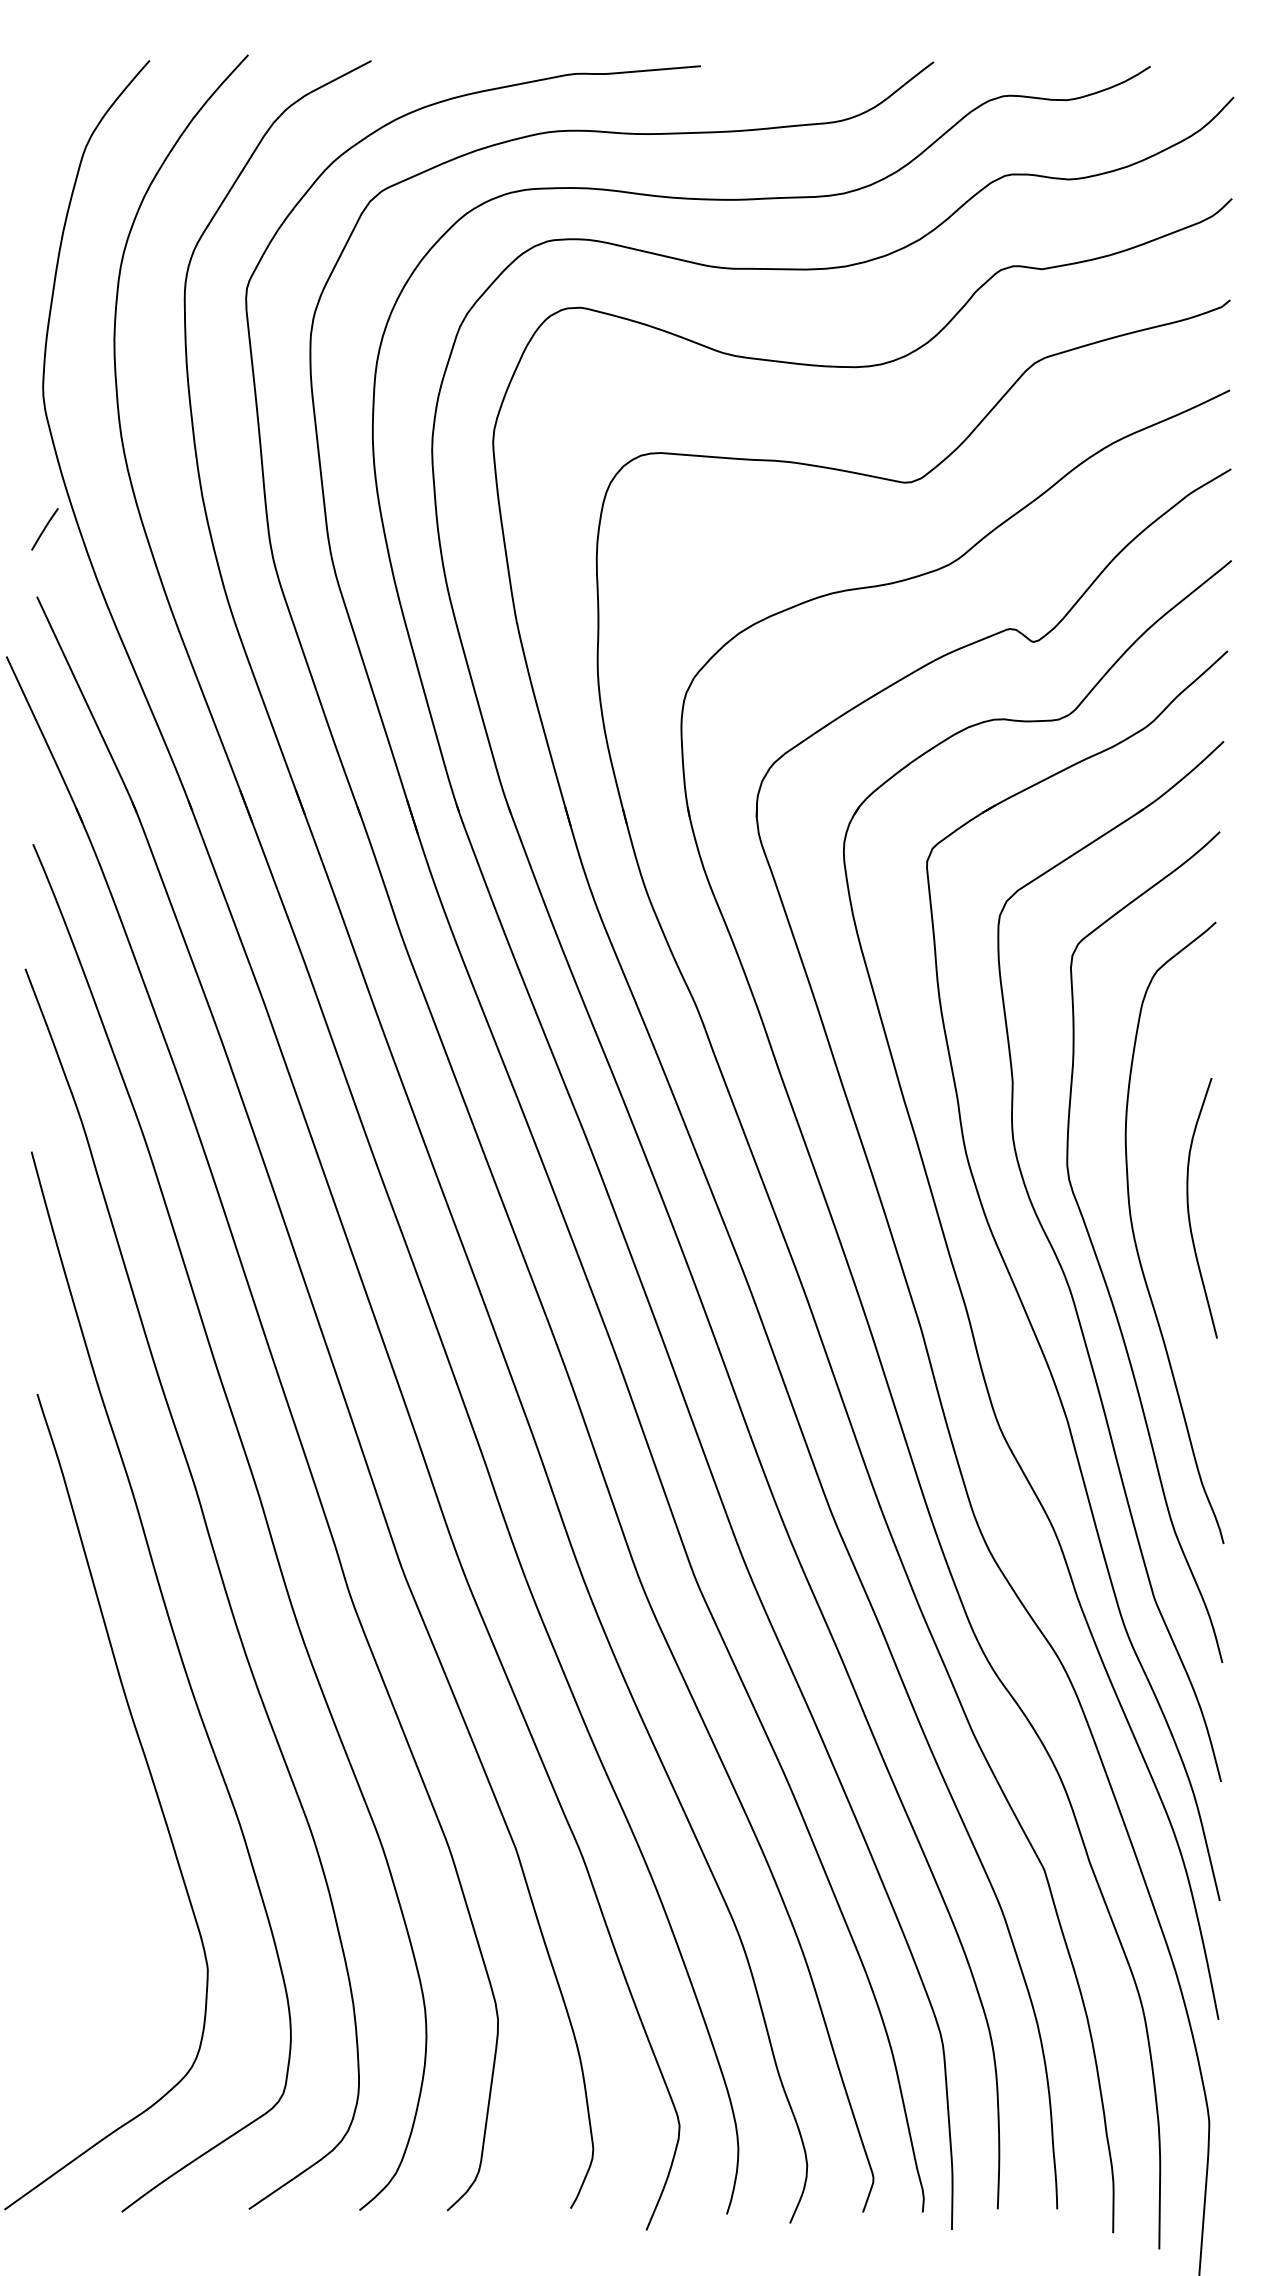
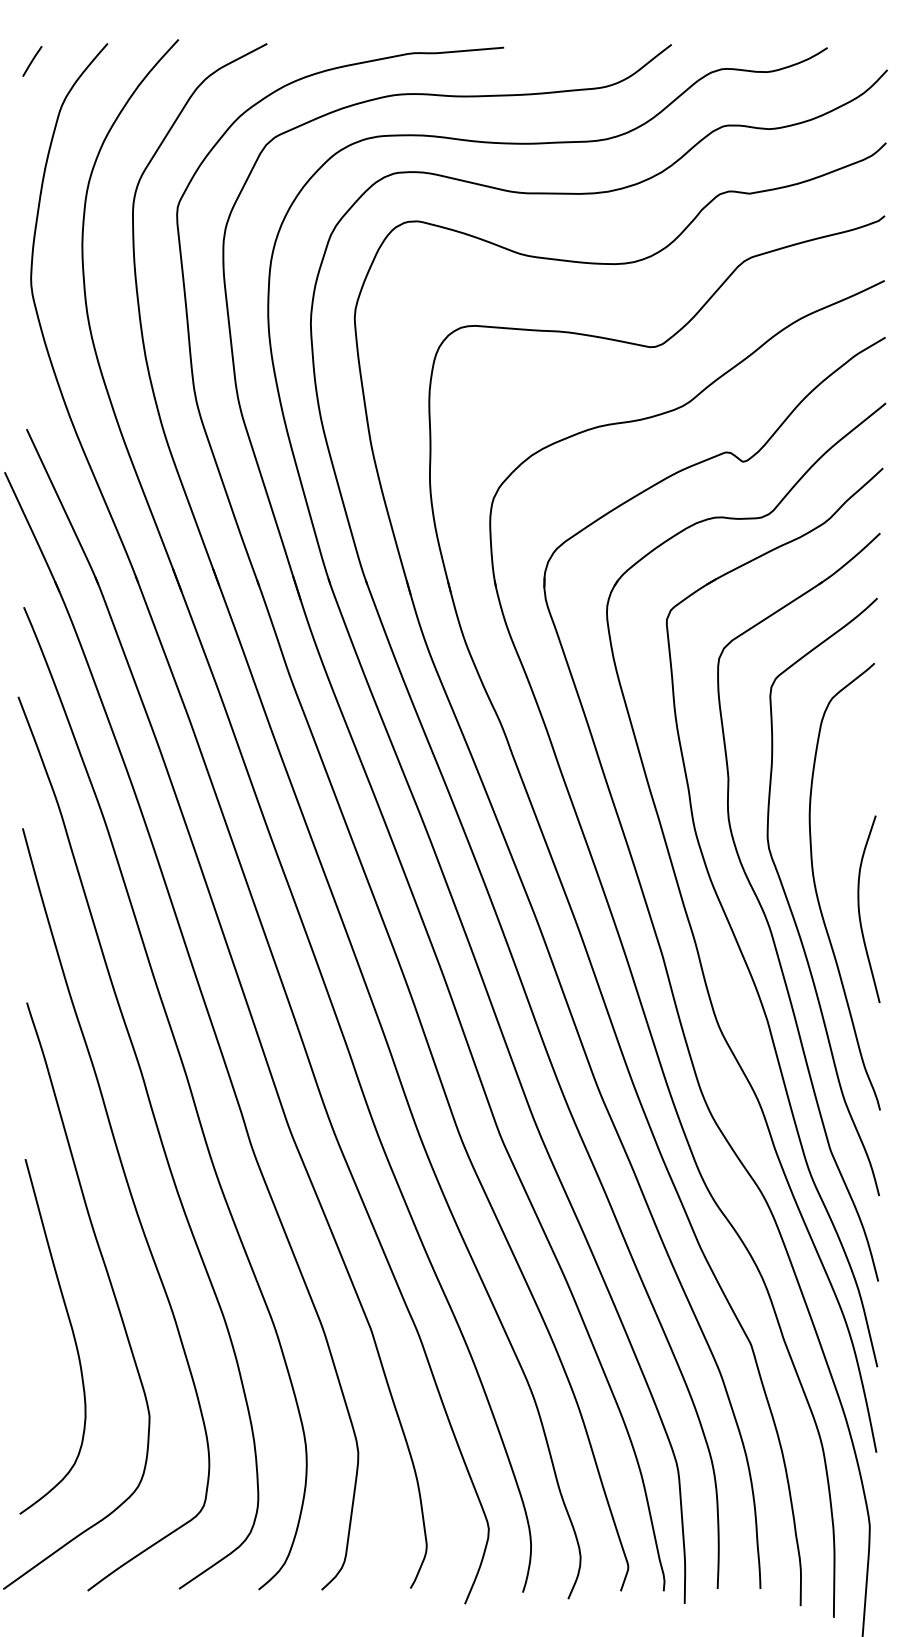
line: (44, 529) -> (32, 61), moved
curve: (1189, 1209) -> (859, 910), moved
curve: (100, 1853) -> (72, 1333), added

